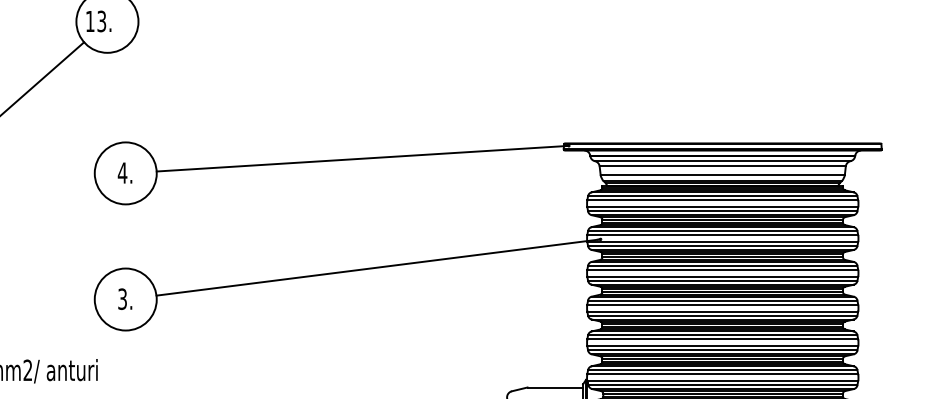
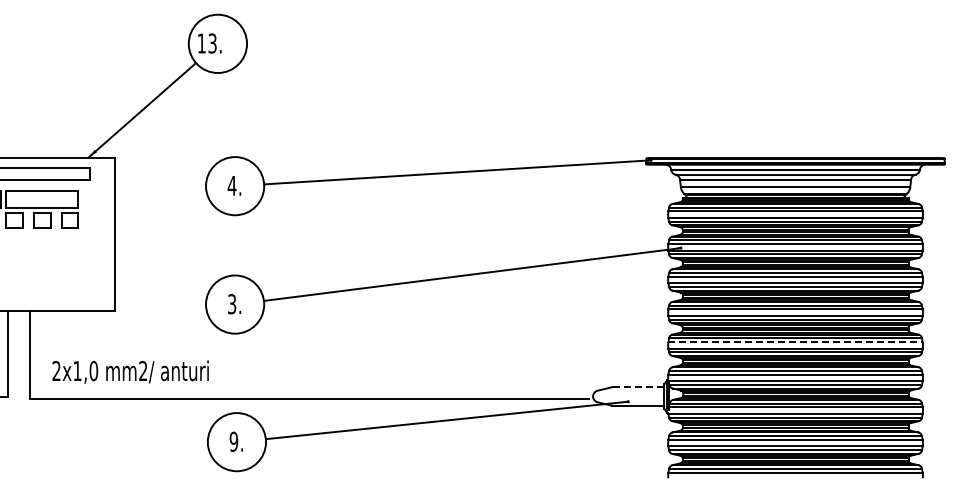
line: (723, 339) -> (796, 342), solid -> dashed
line: (554, 387) -> (637, 387), solid -> dashed

